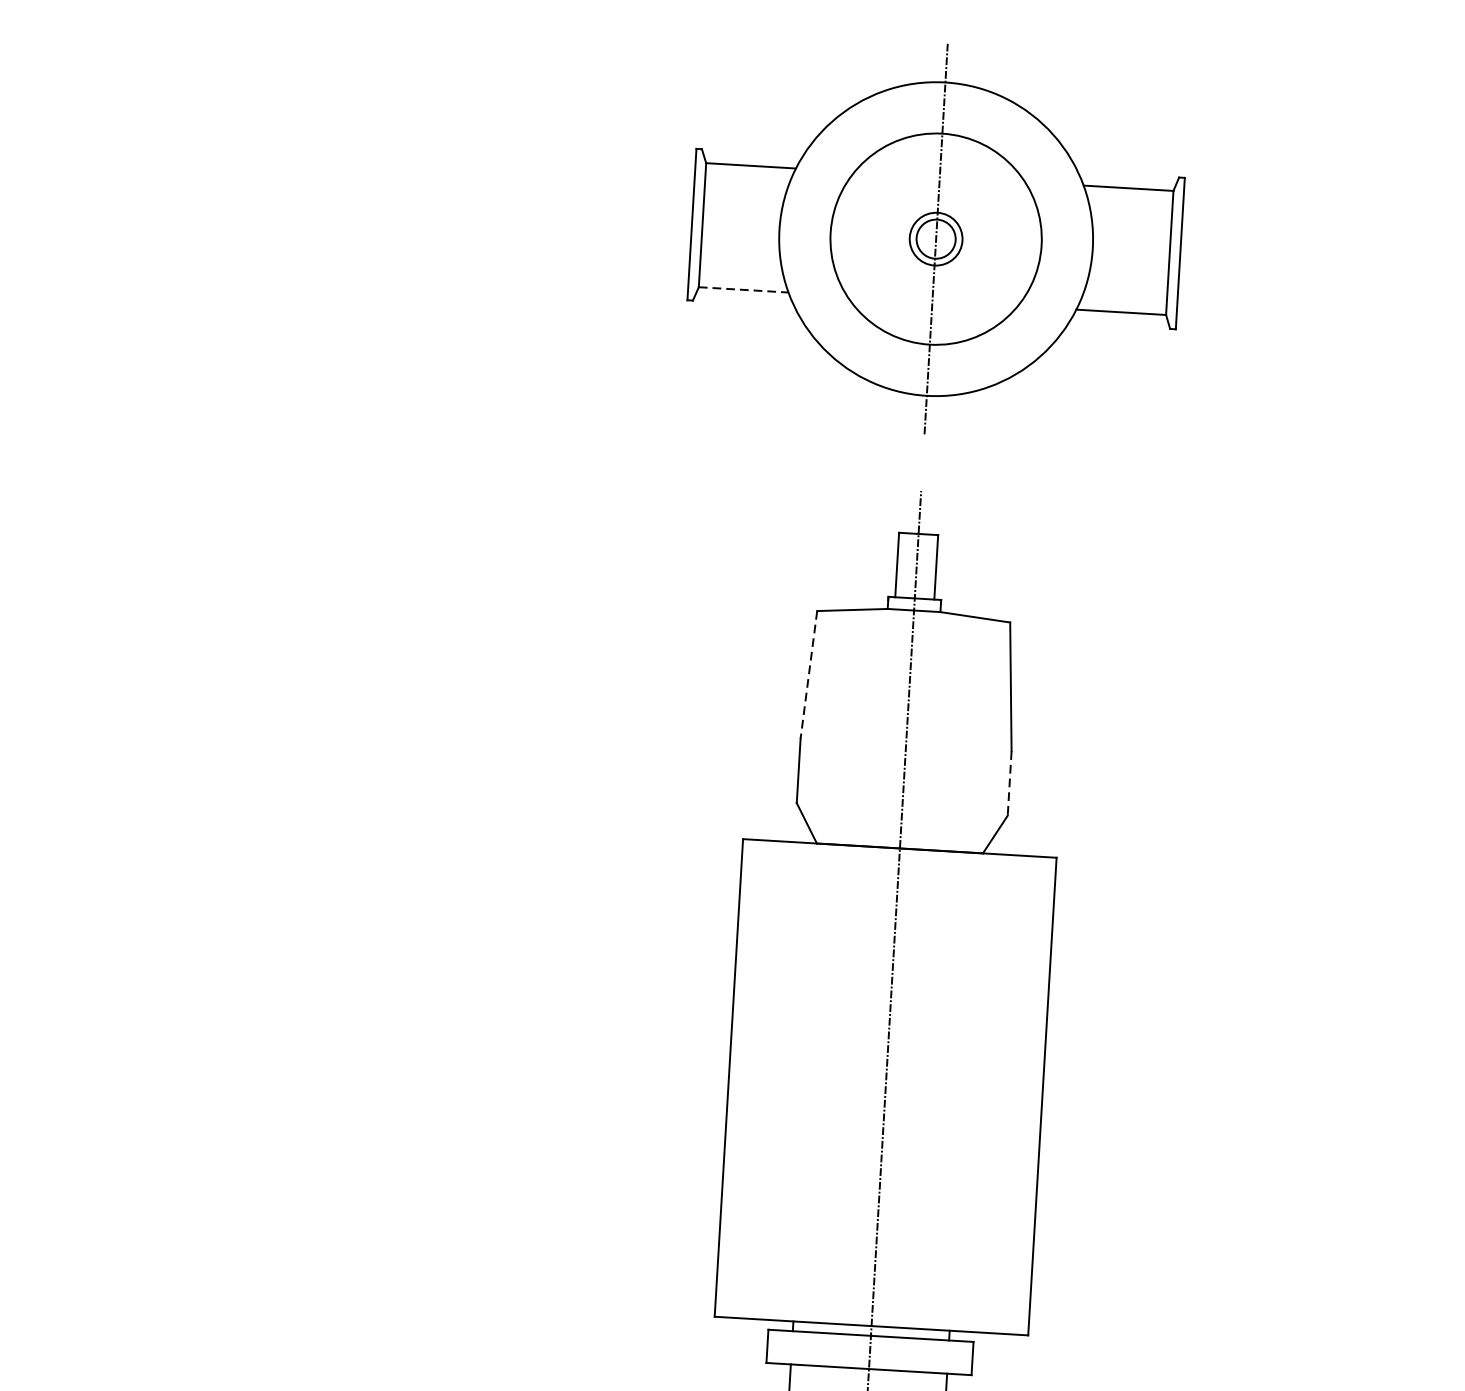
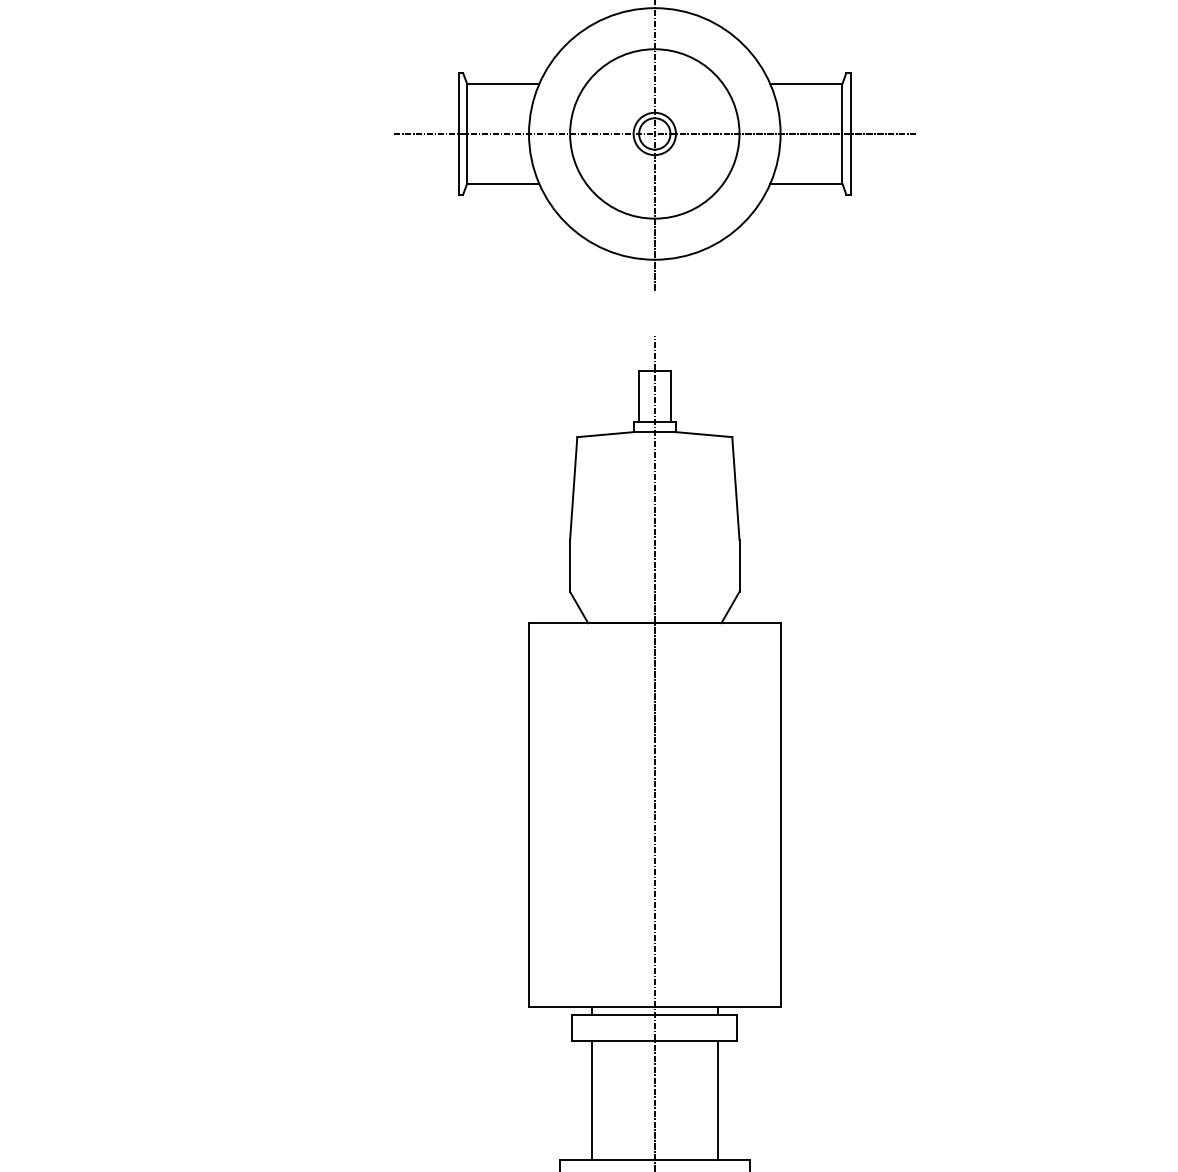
line: (935, 238) -> (654, 133), added
line: (744, 289) -> (503, 183), dashed -> solid
line: (808, 674) -> (573, 488), dashed -> solid
line: (1009, 782) -> (739, 565), dashed -> solid

